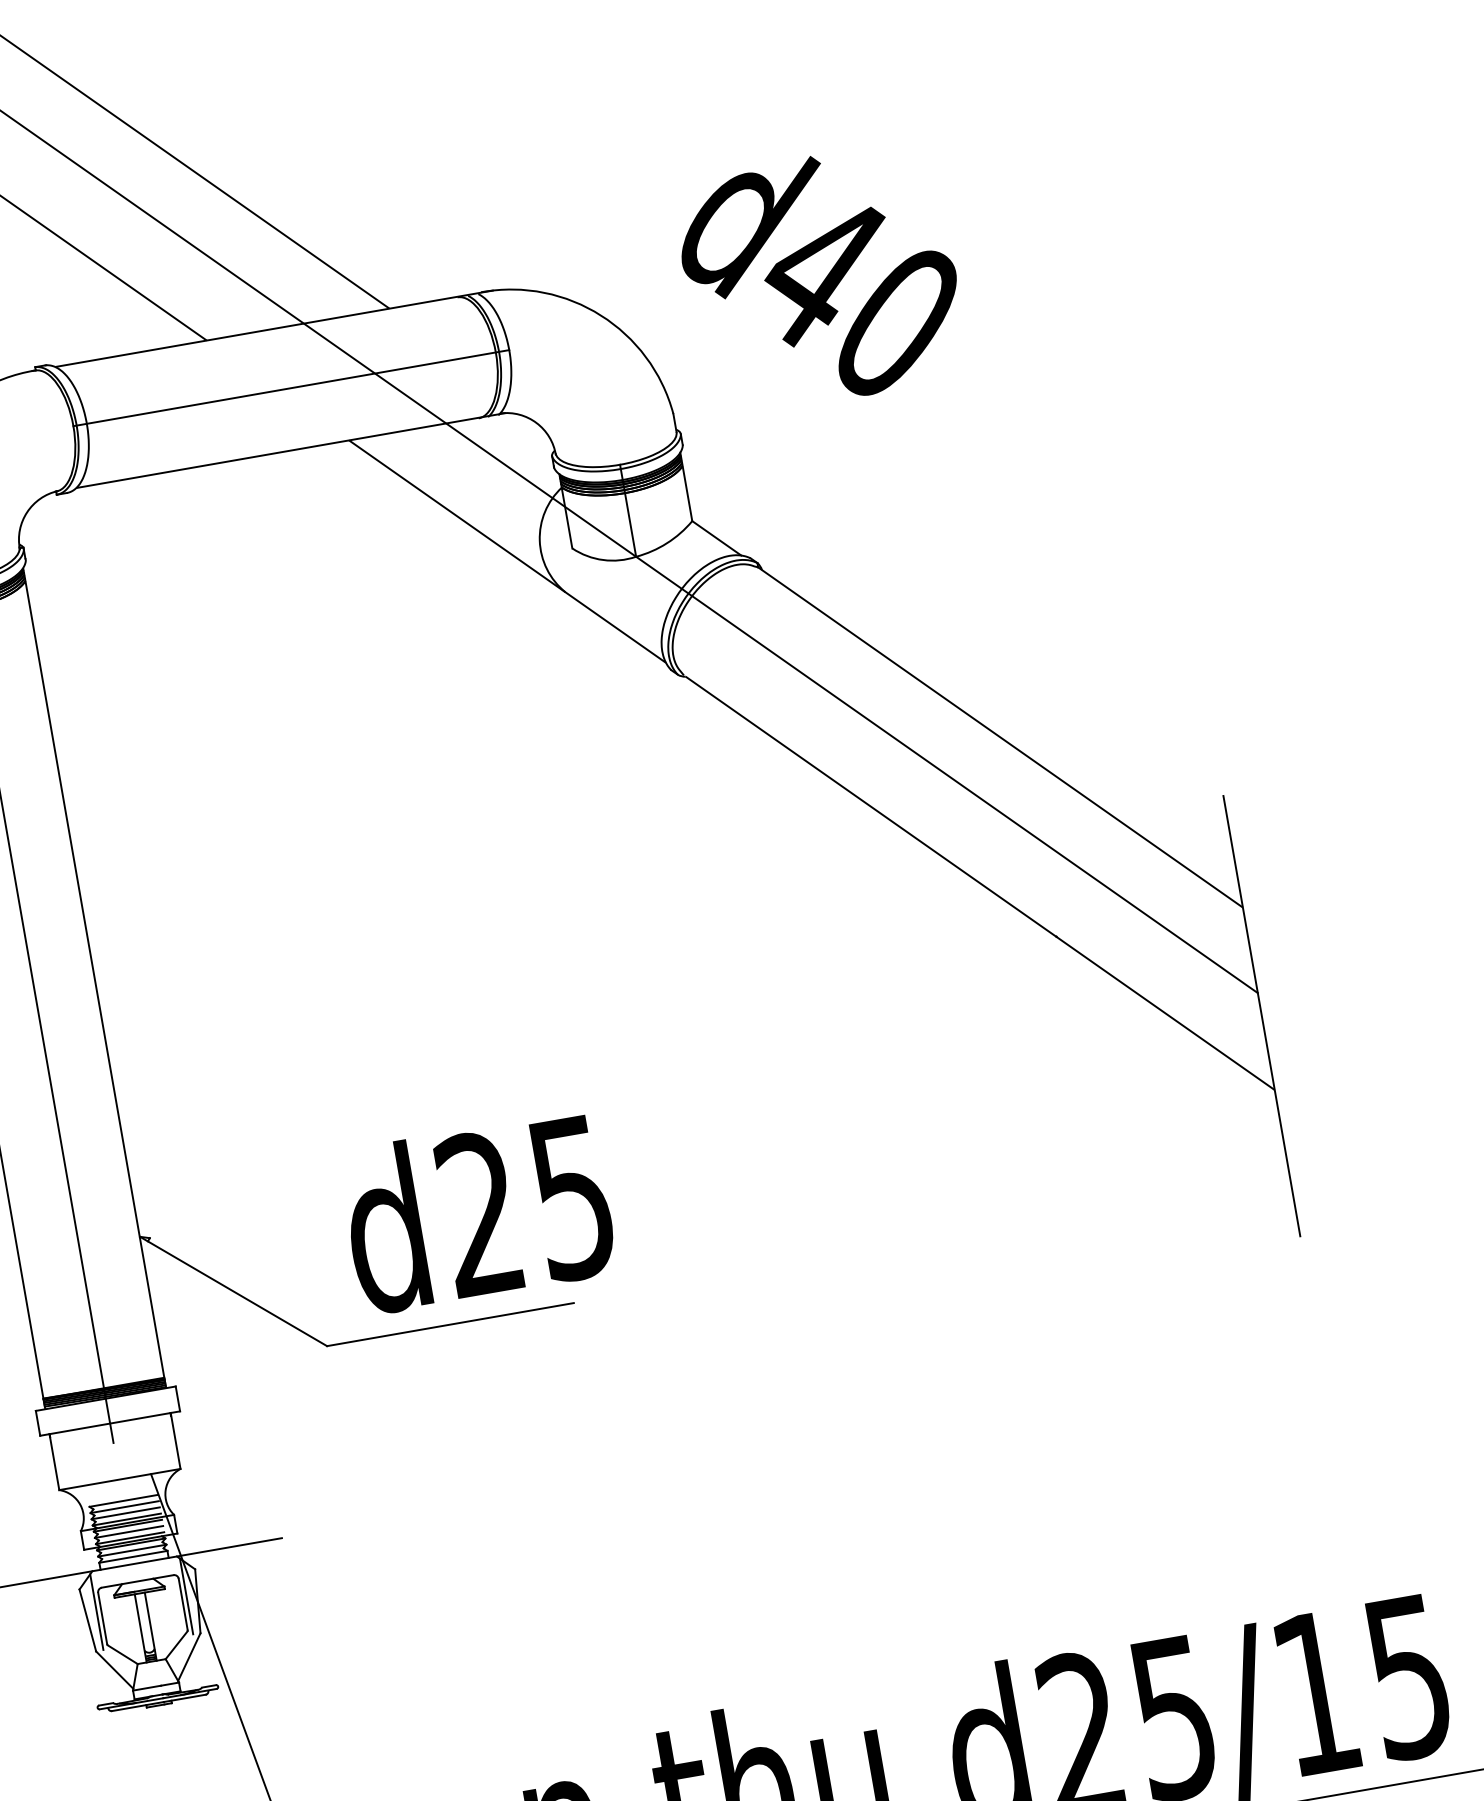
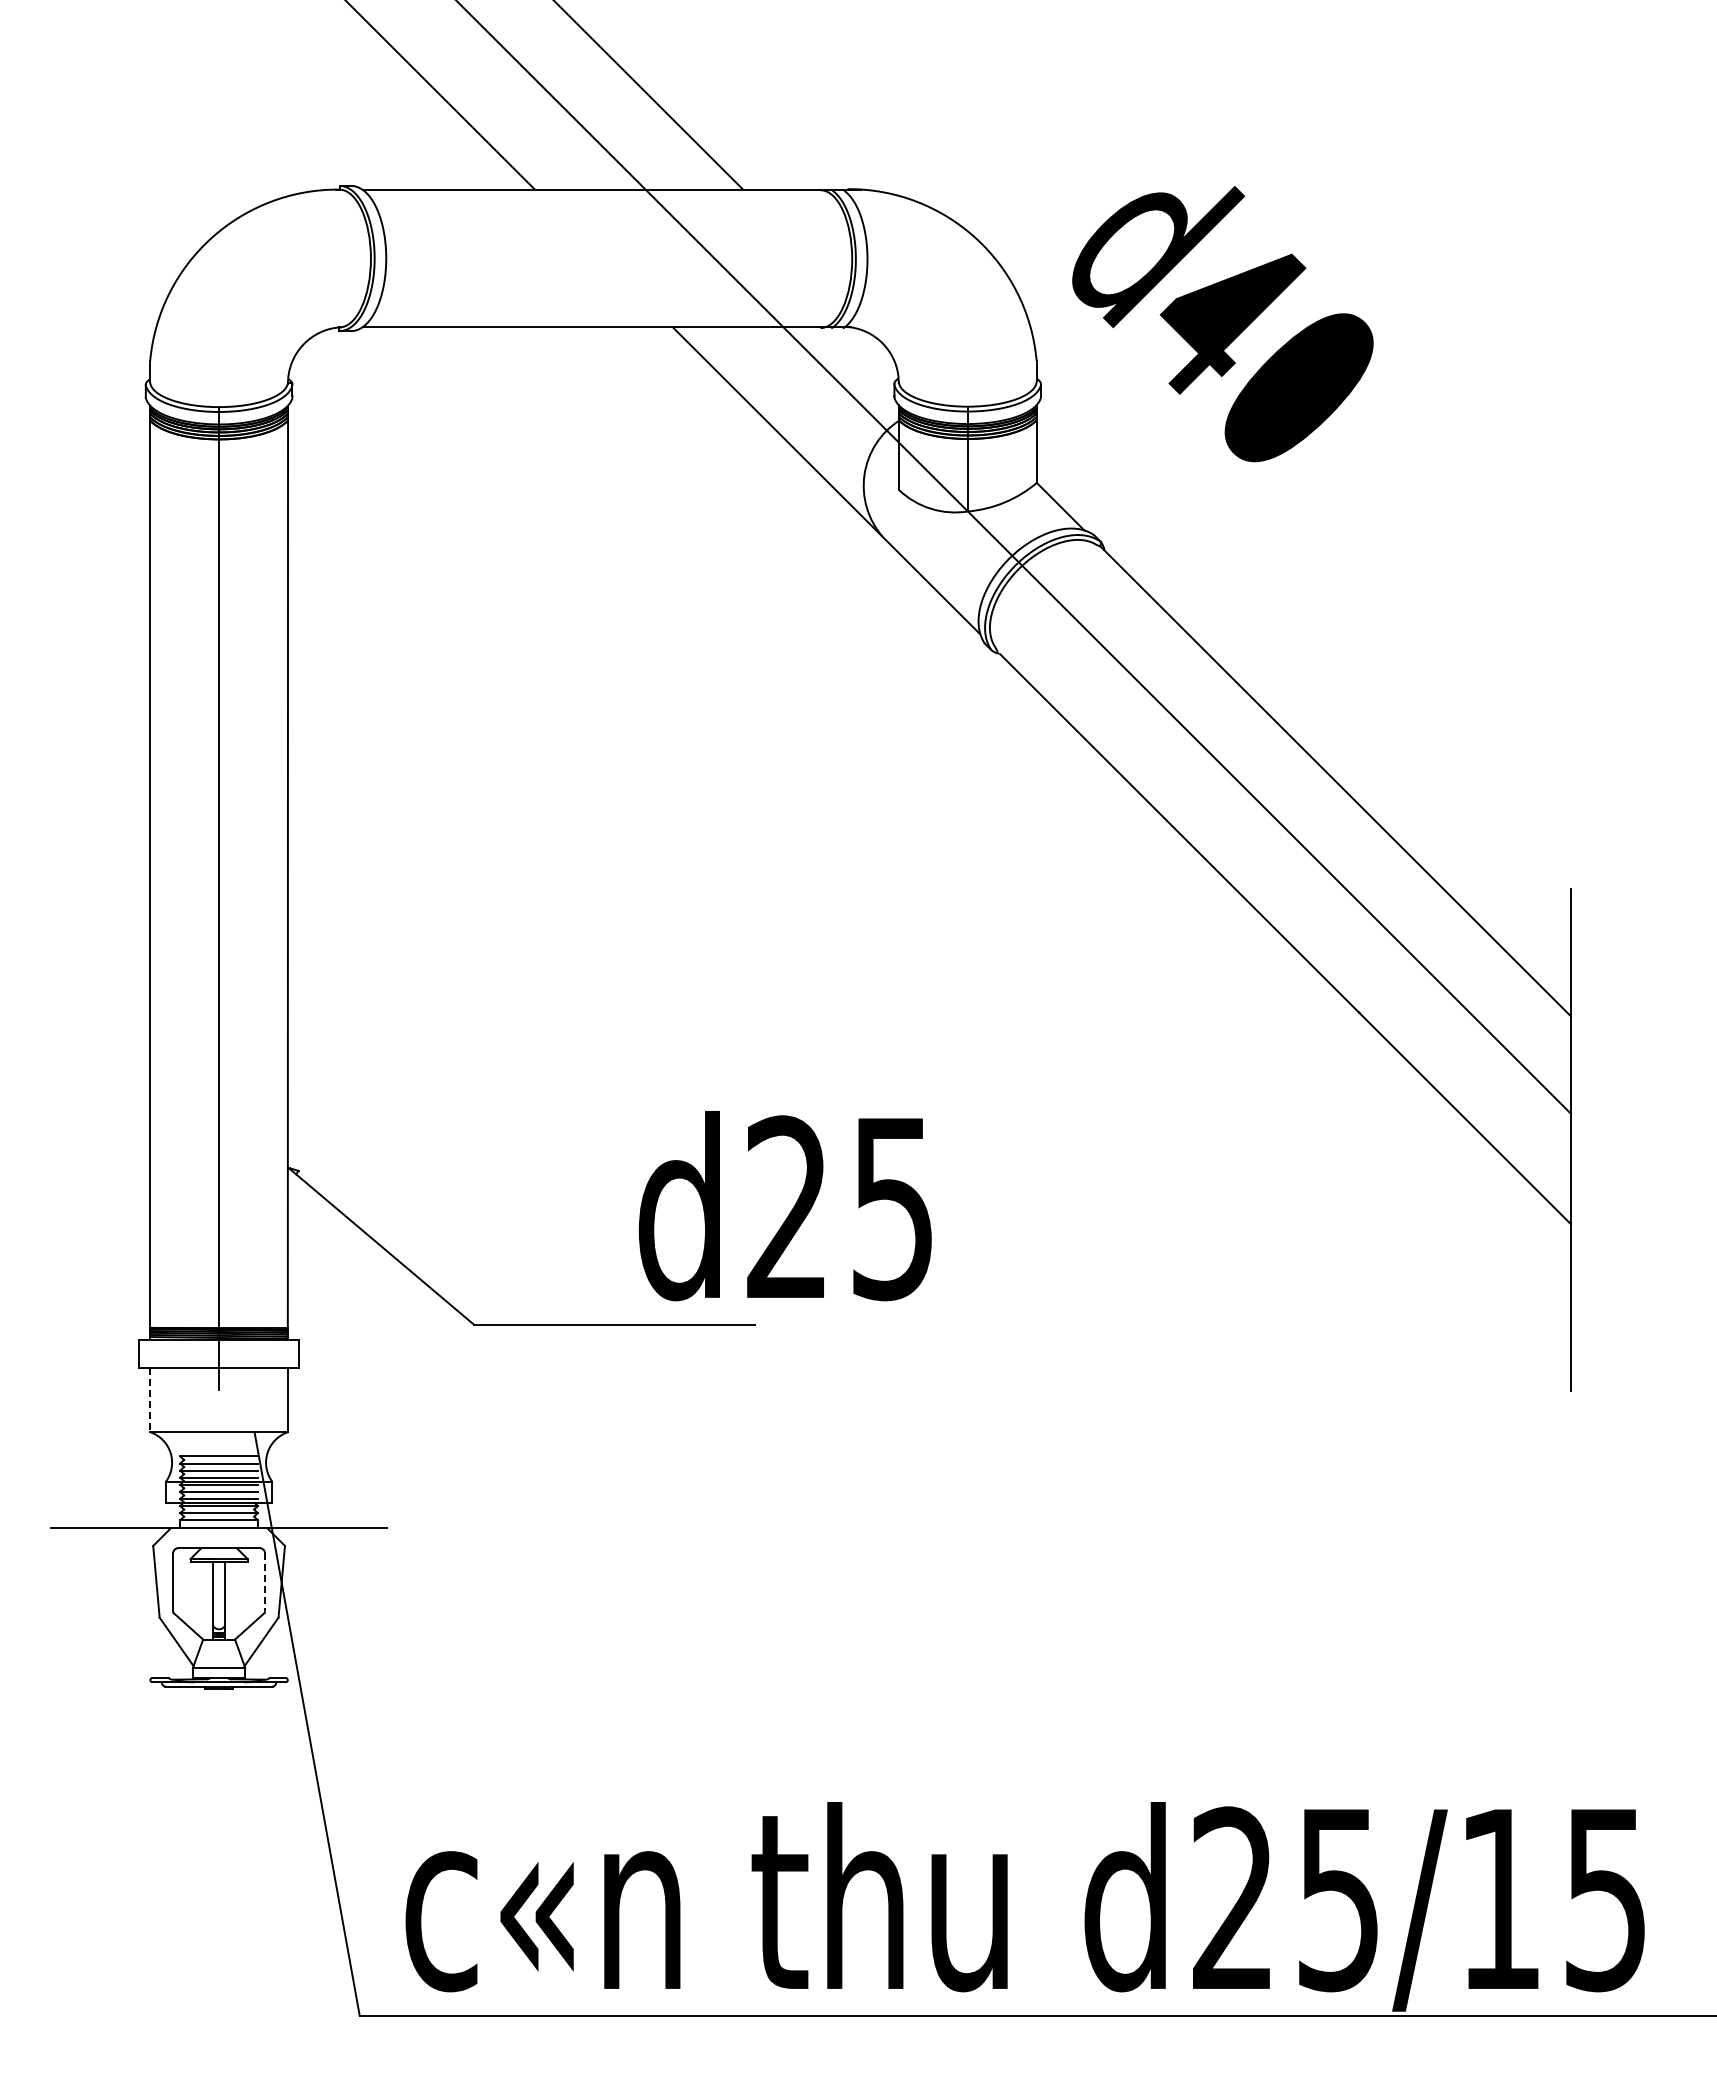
text: (820, 279) -> (1222, 324), moved
line: (290, 388) -> (618, 258), removed
text: (477, 1213) -> (784, 1206), moved
line: (54, 1462) -> (150, 1400), solid -> dashed
line: (186, 1596) -> (270, 1574), removed
line: (182, 1604) -> (264, 1582), solid -> dashed
line: (96, 1612) -> (167, 1574), removed

